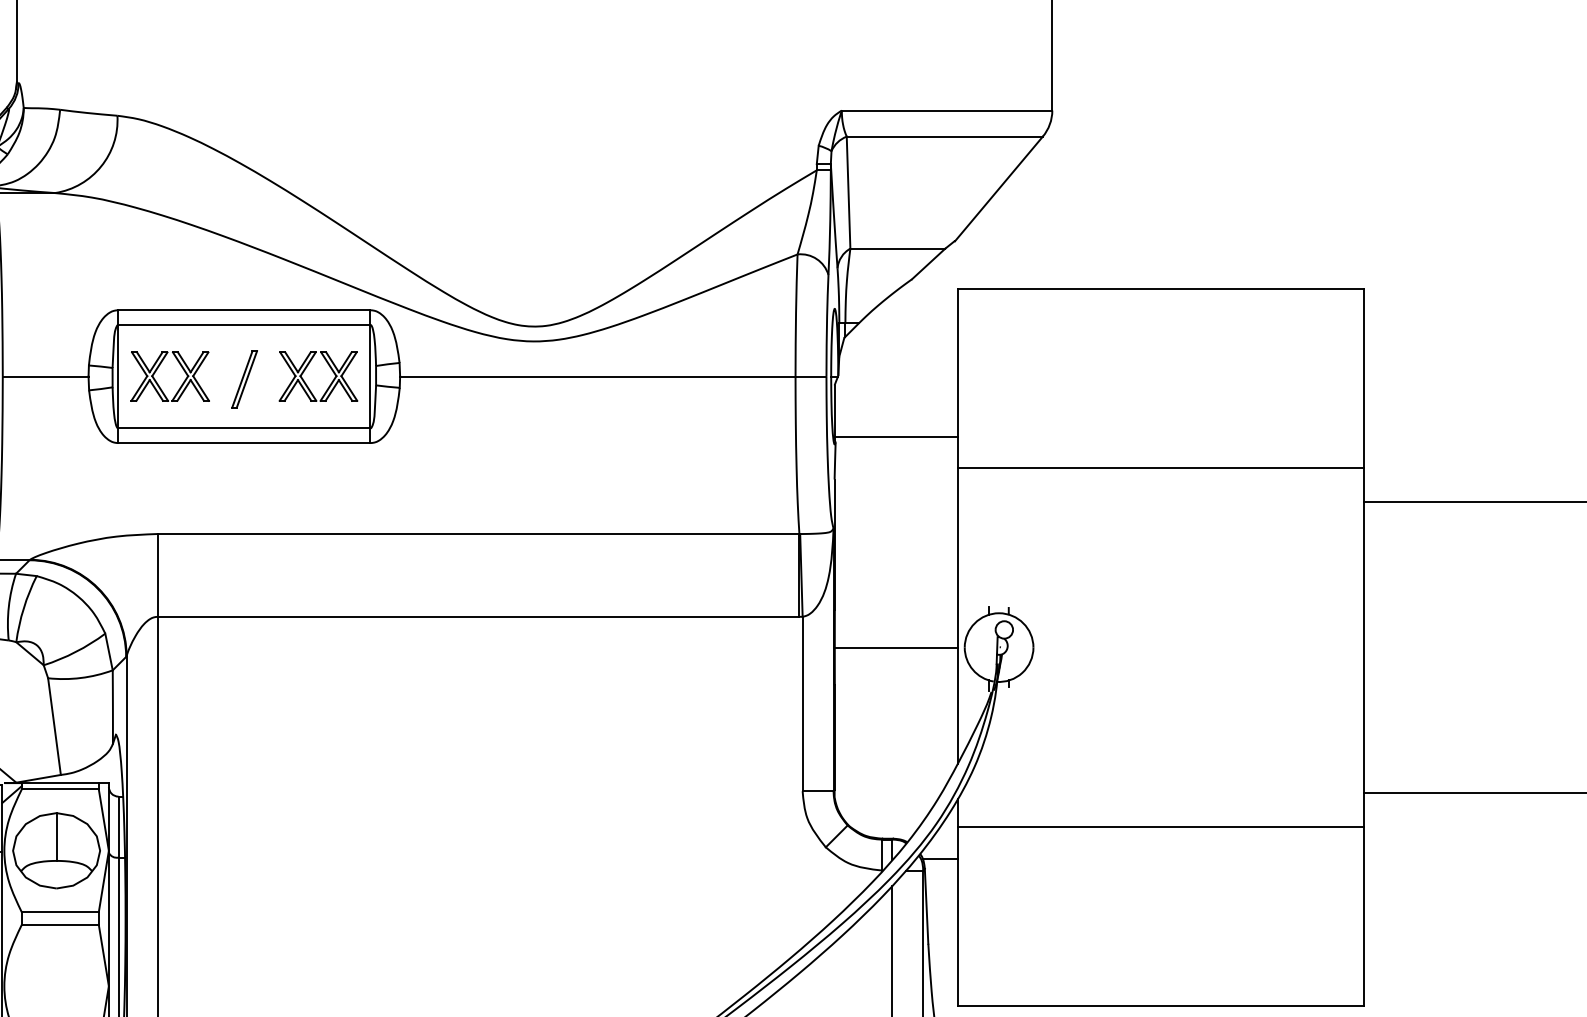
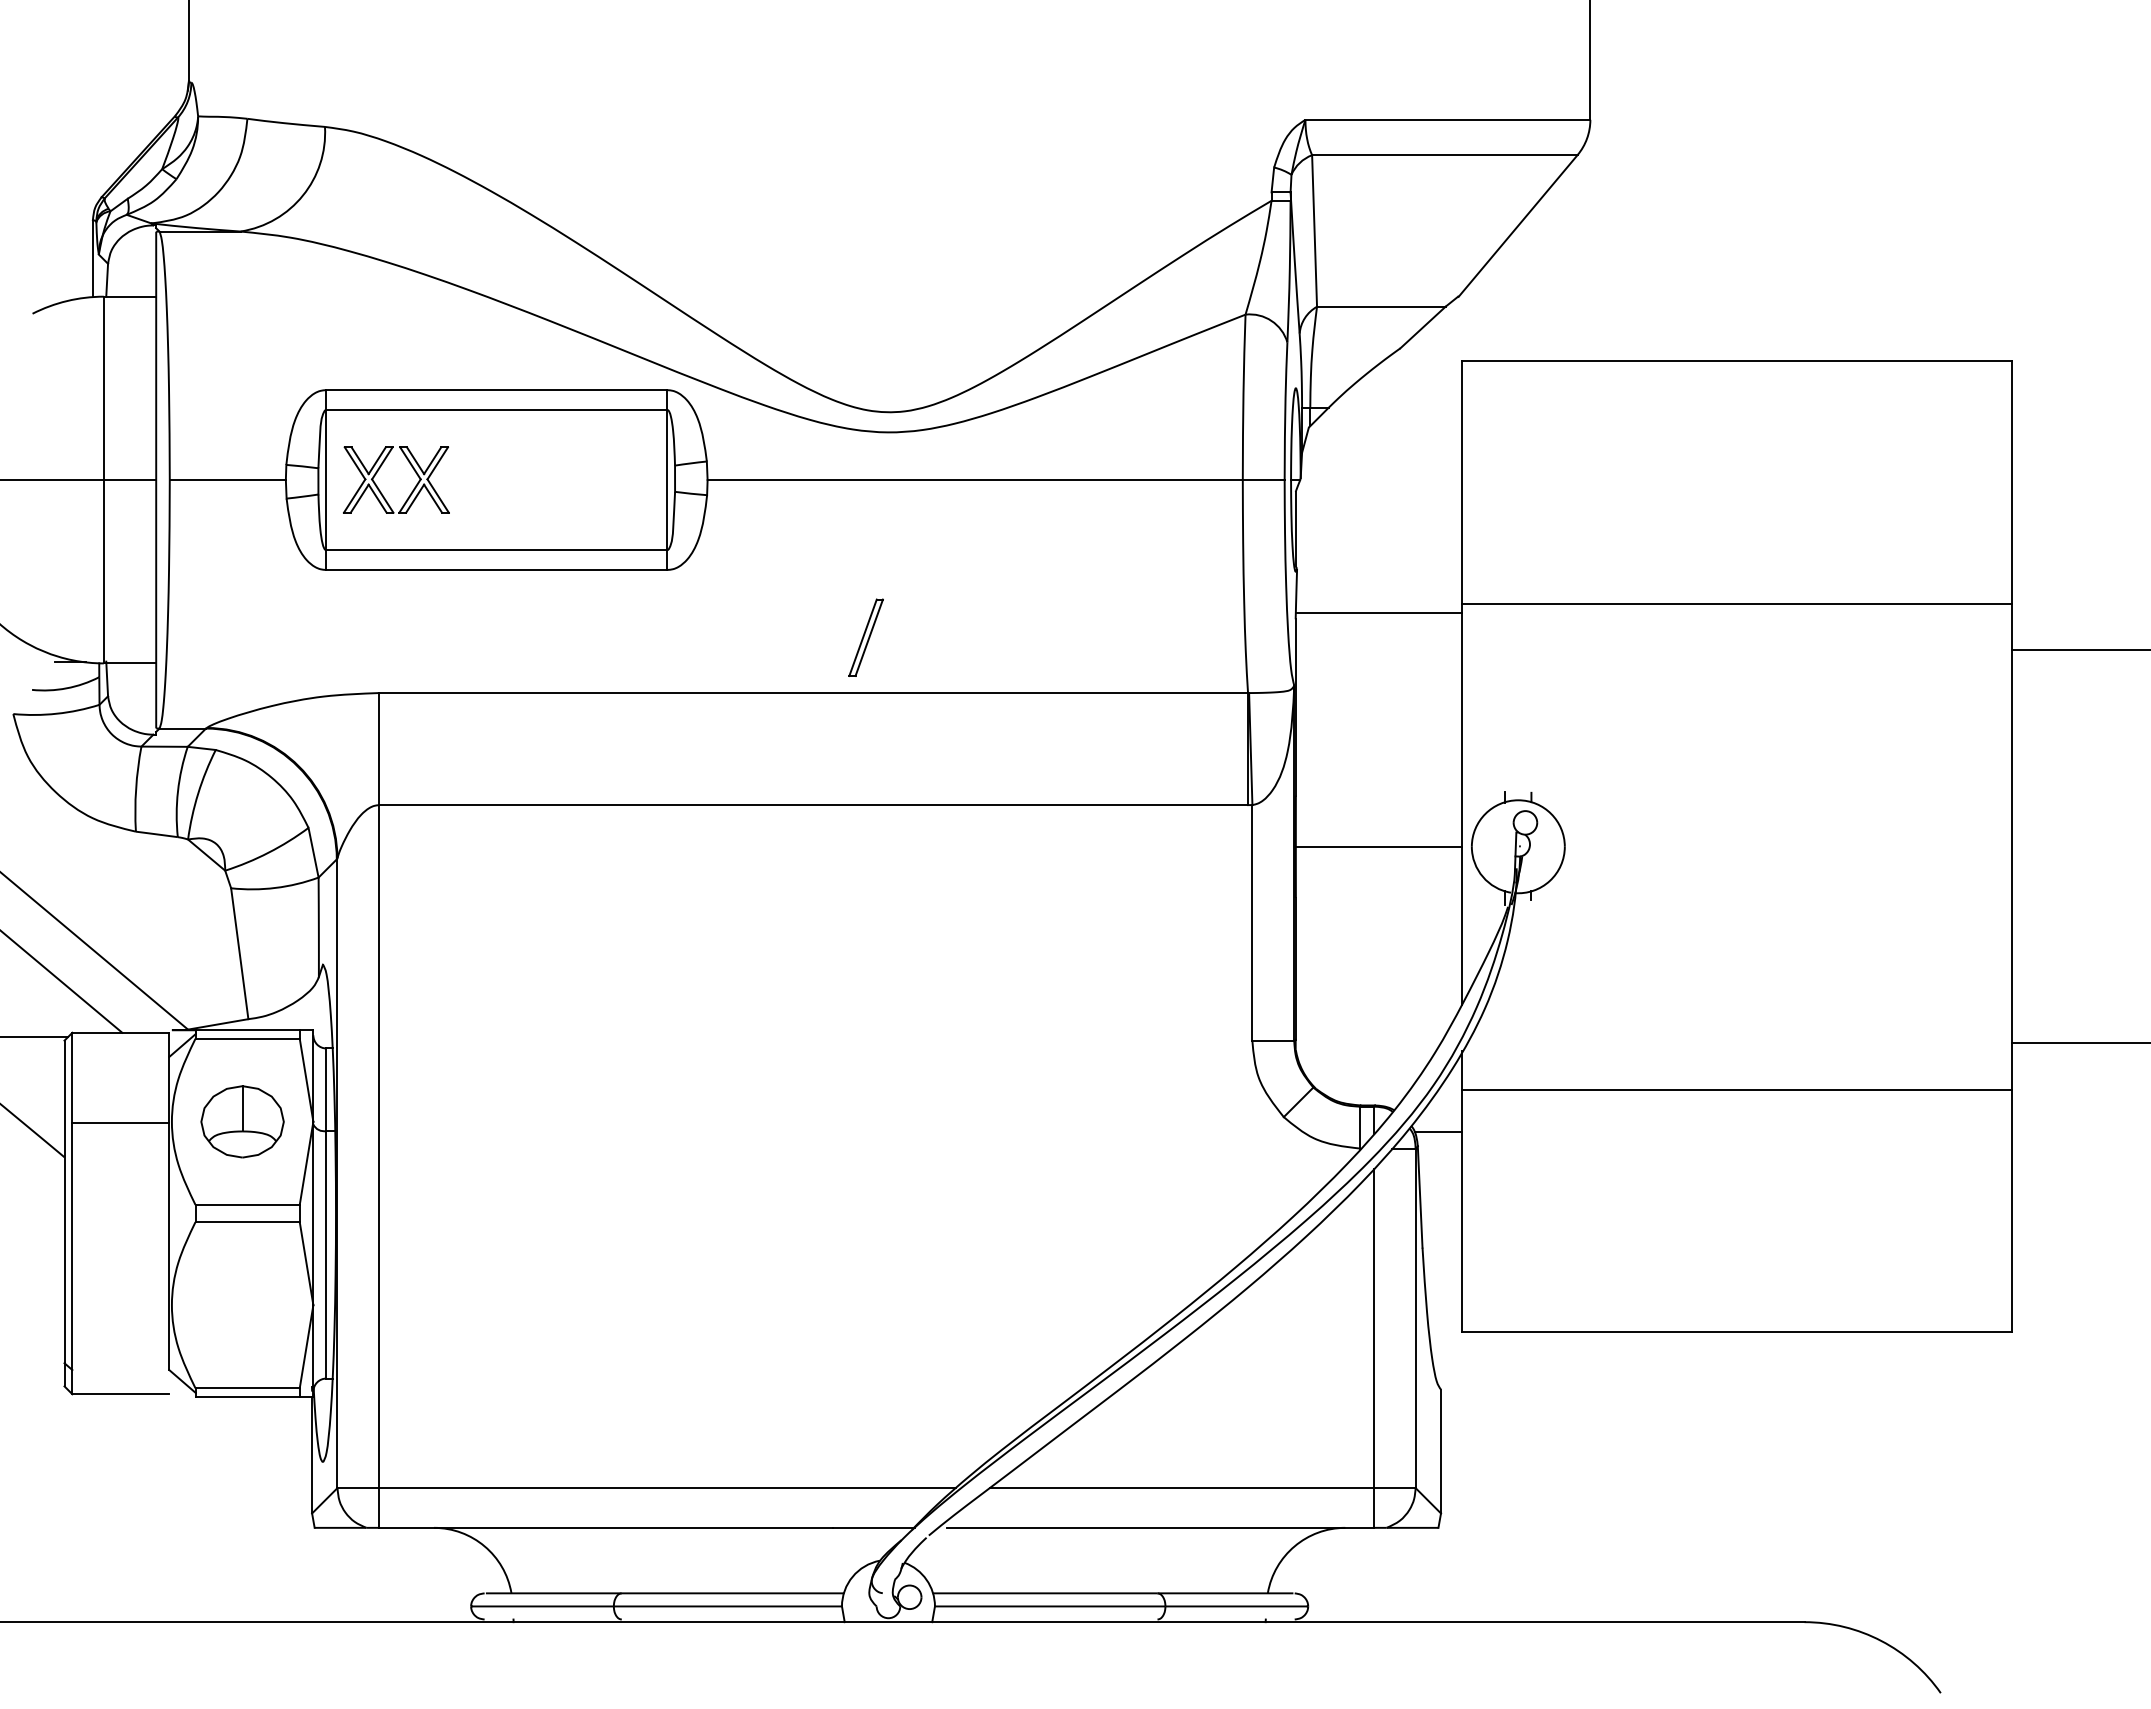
part: (244, 379) -> (865, 637), moved
part: (305, 382) -> (579, 487), removed
line: (895, 436) -> (1378, 613), moved
part: (56, 850) -> (242, 1121), size x0.7

